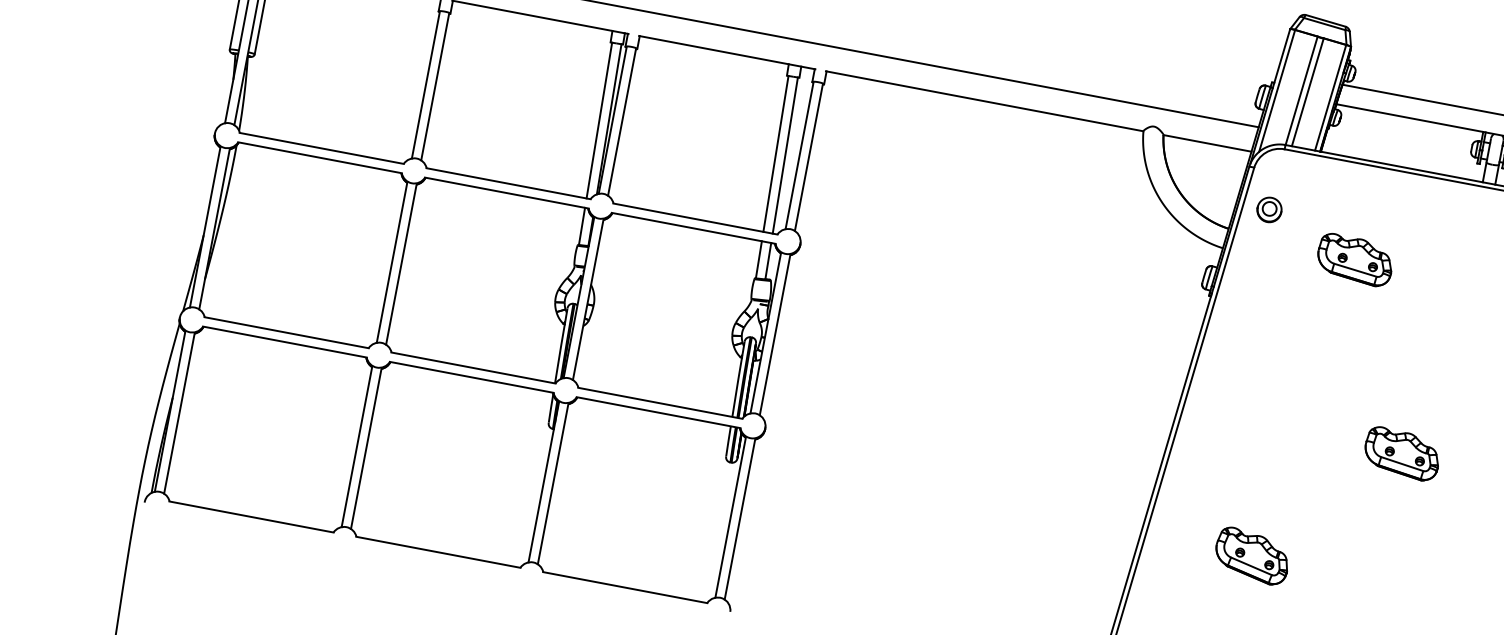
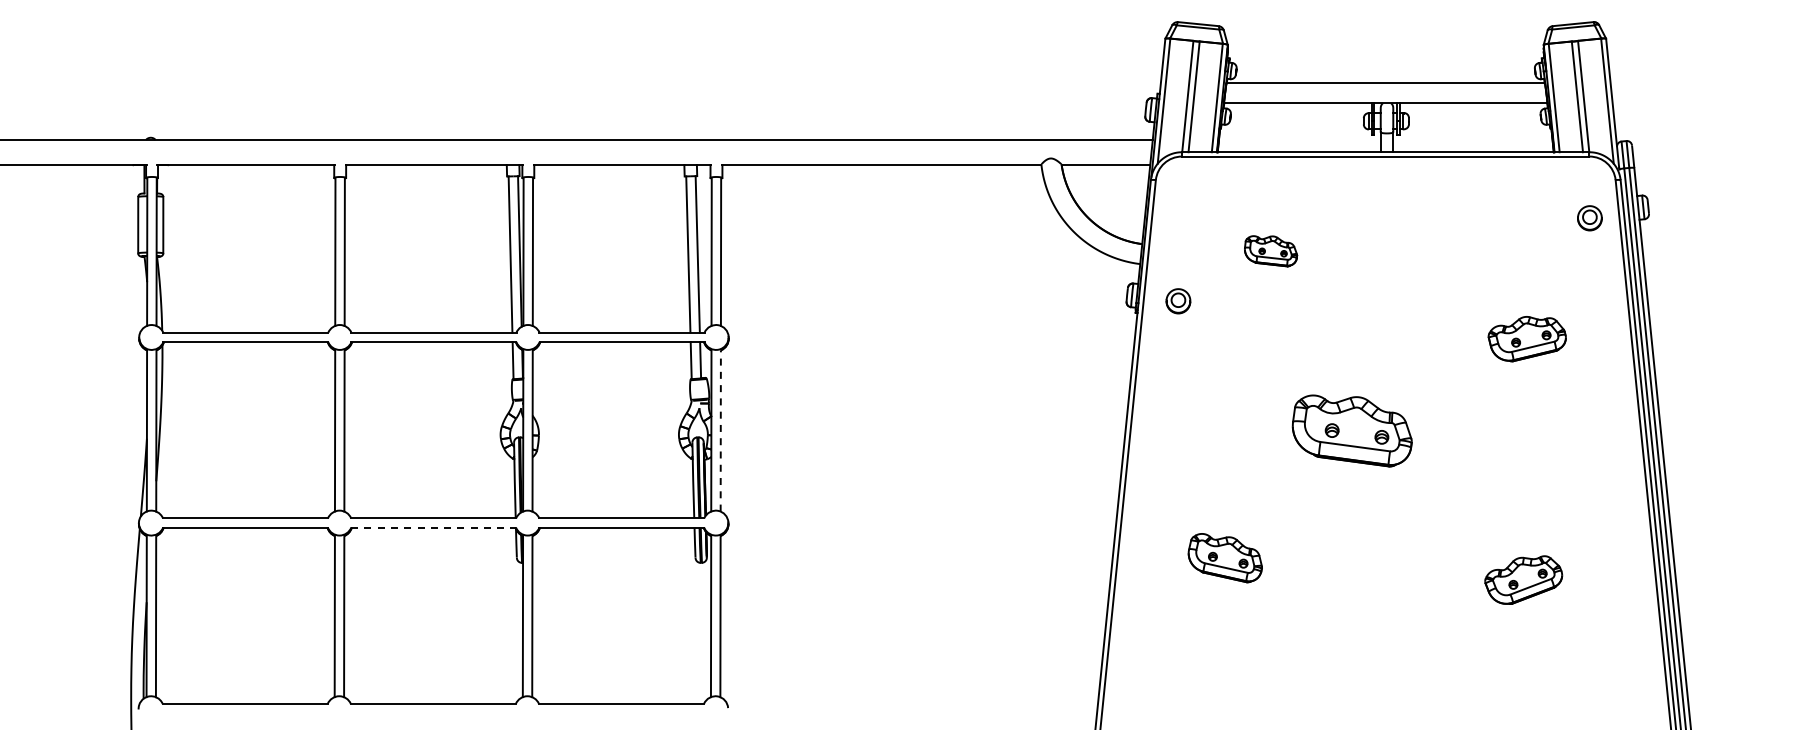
part: (1269, 210) -> (1178, 301), moved
part: (1354, 259) -> (1270, 250), size x0.7
line: (774, 334) -> (720, 430), solid -> dashed
line: (472, 377) -> (434, 527), solid -> dashed
part: (1402, 454) -> (1352, 431), size x1.6

